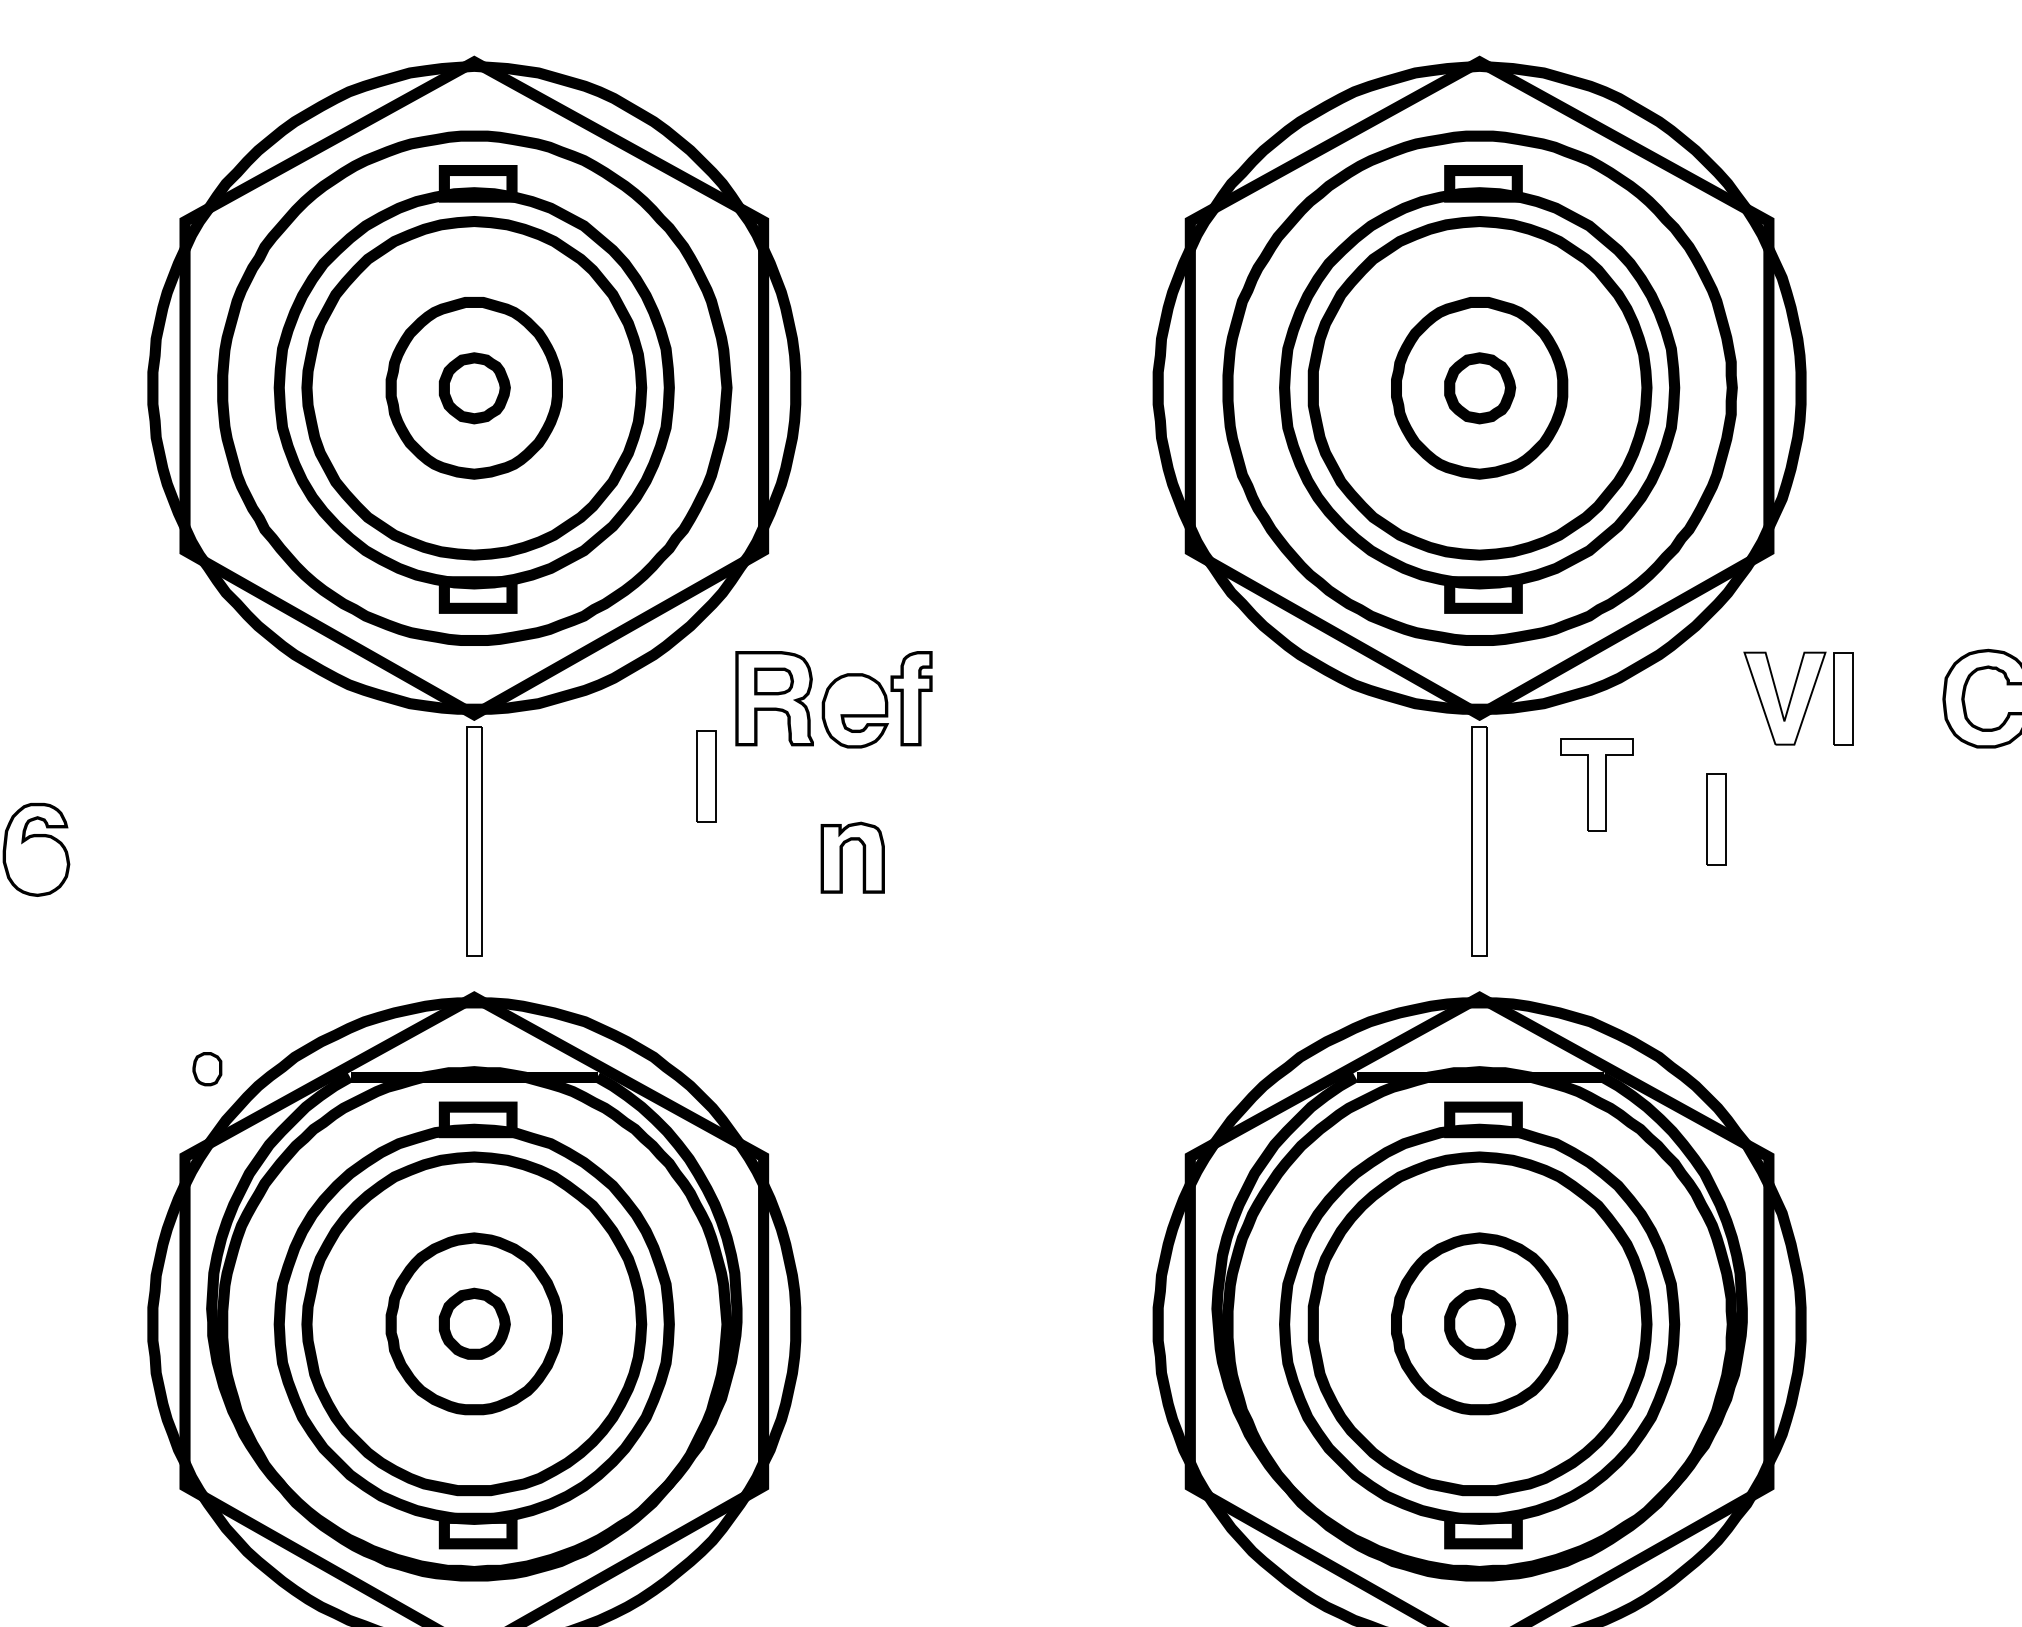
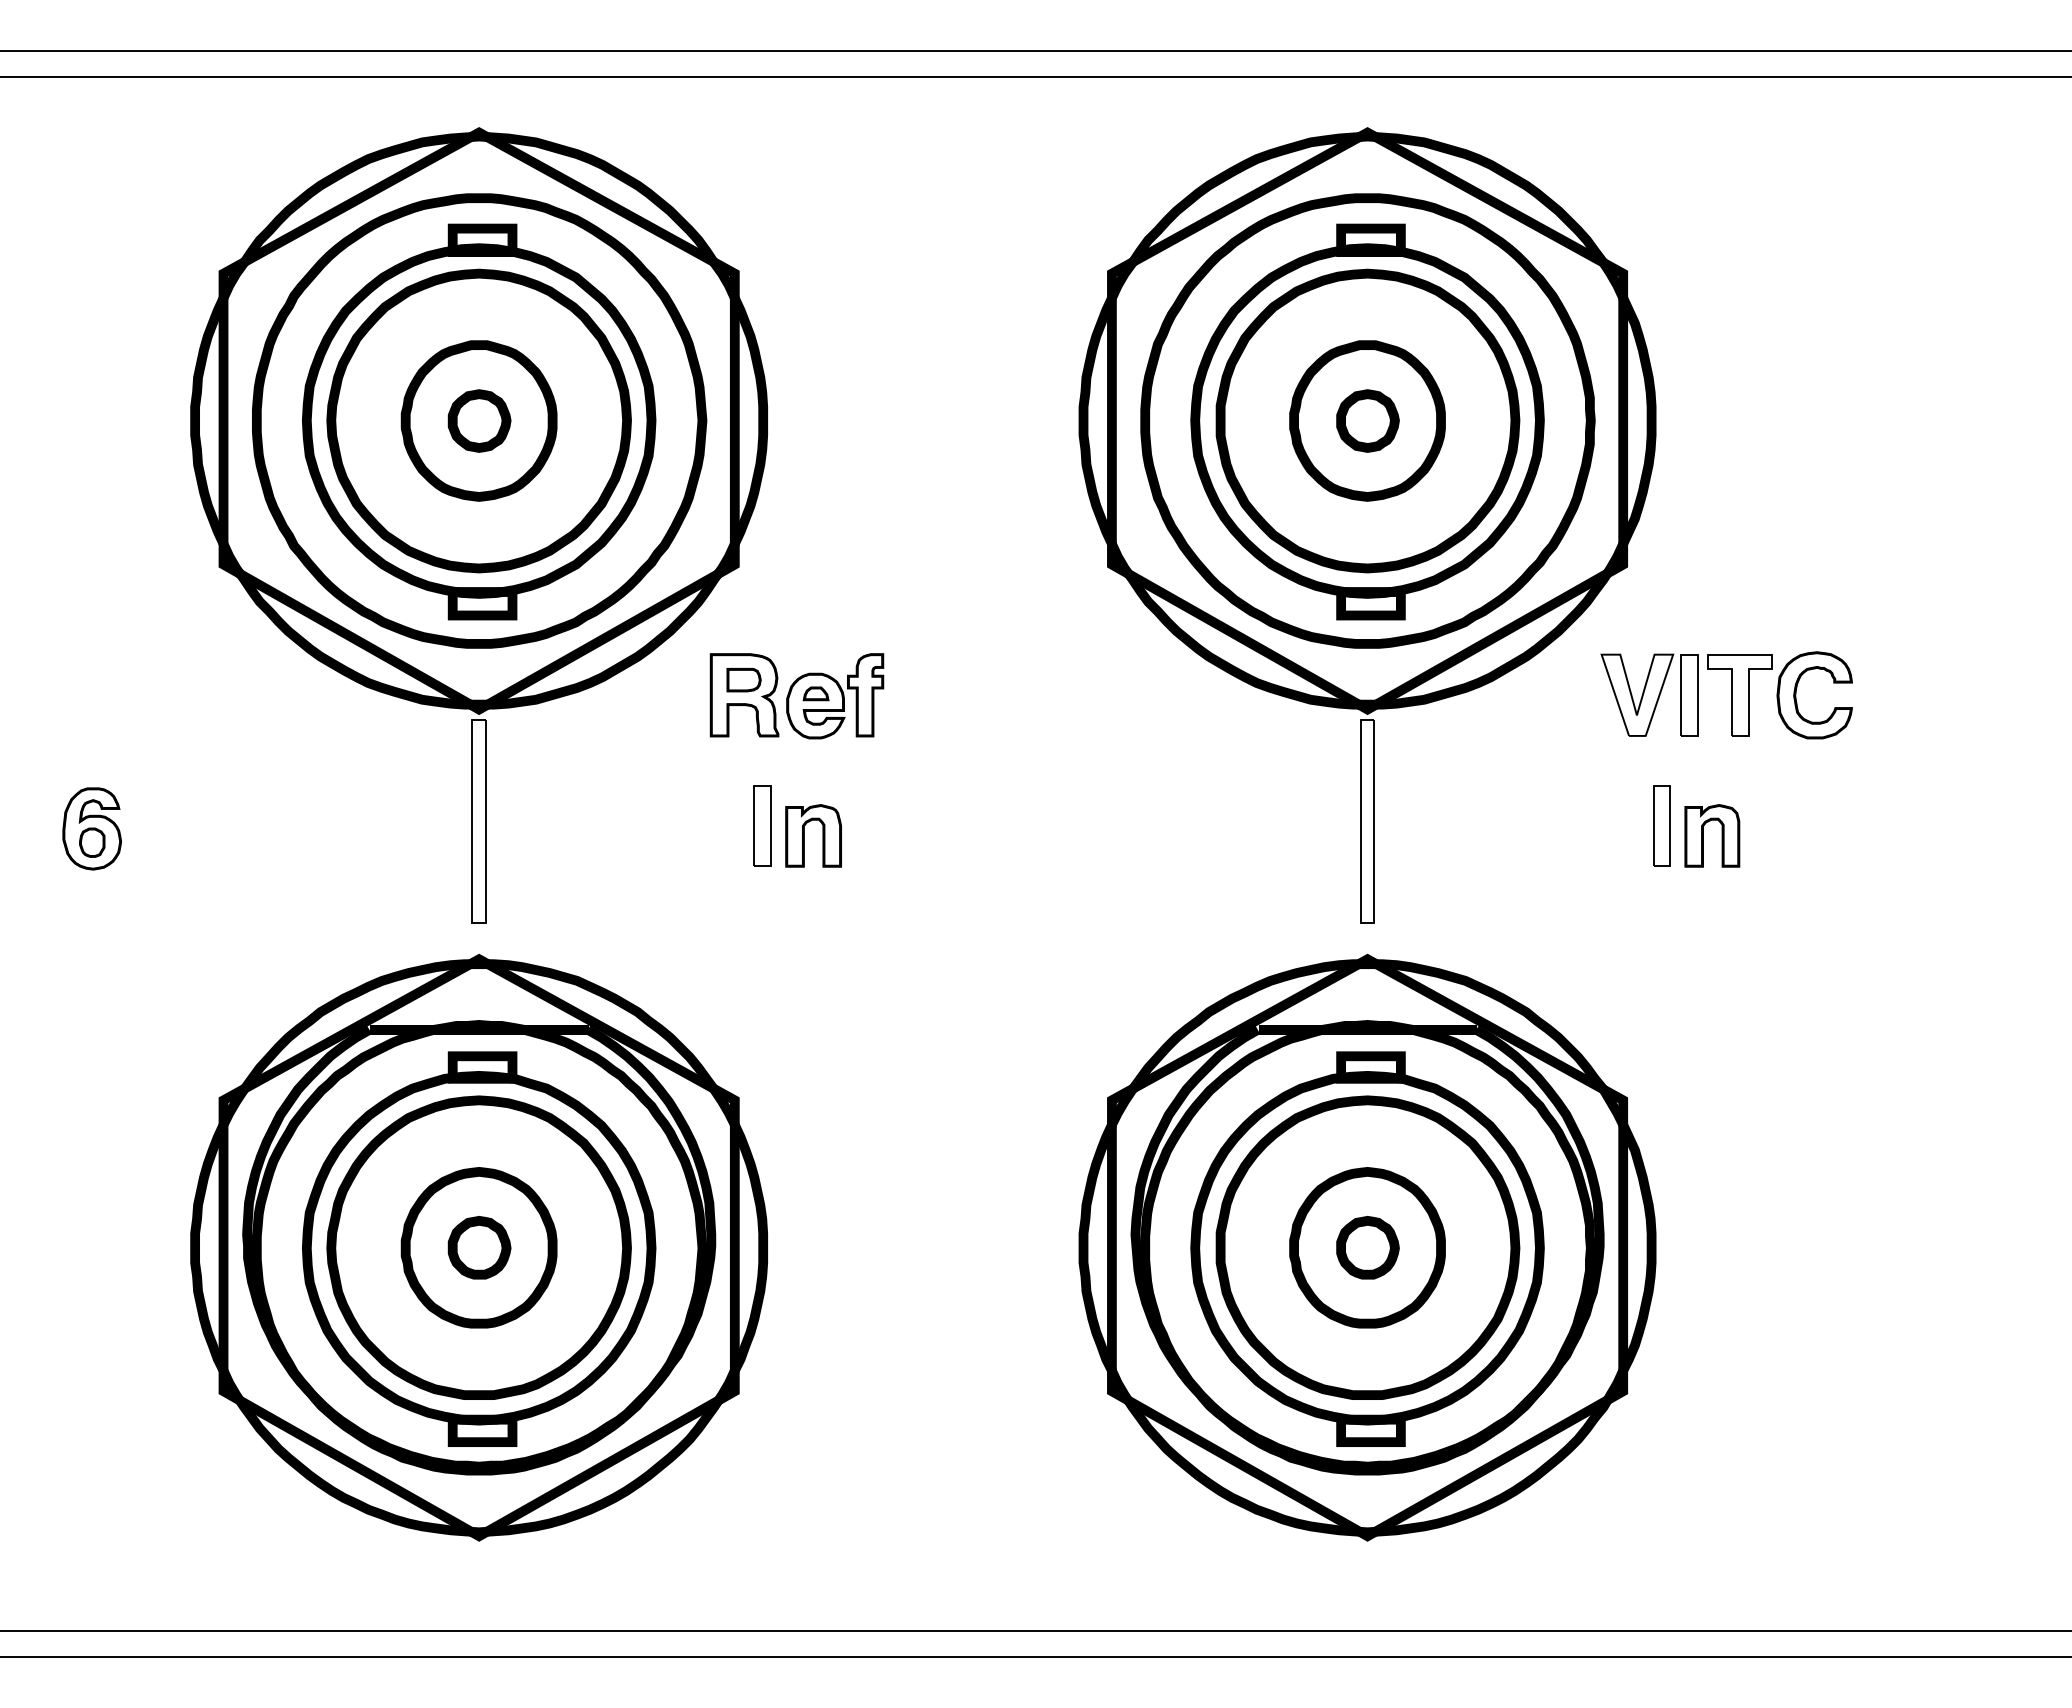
part: (854, 696) -> (815, 693), added
part: (706, 775) -> (762, 825), moved
part: (1596, 784) -> (1739, 695), moved
part: (1716, 818) -> (1661, 825), moved
part: (1859, 857) -> (1703, 835), added
part: (207, 1068) -> (92, 842), moved

